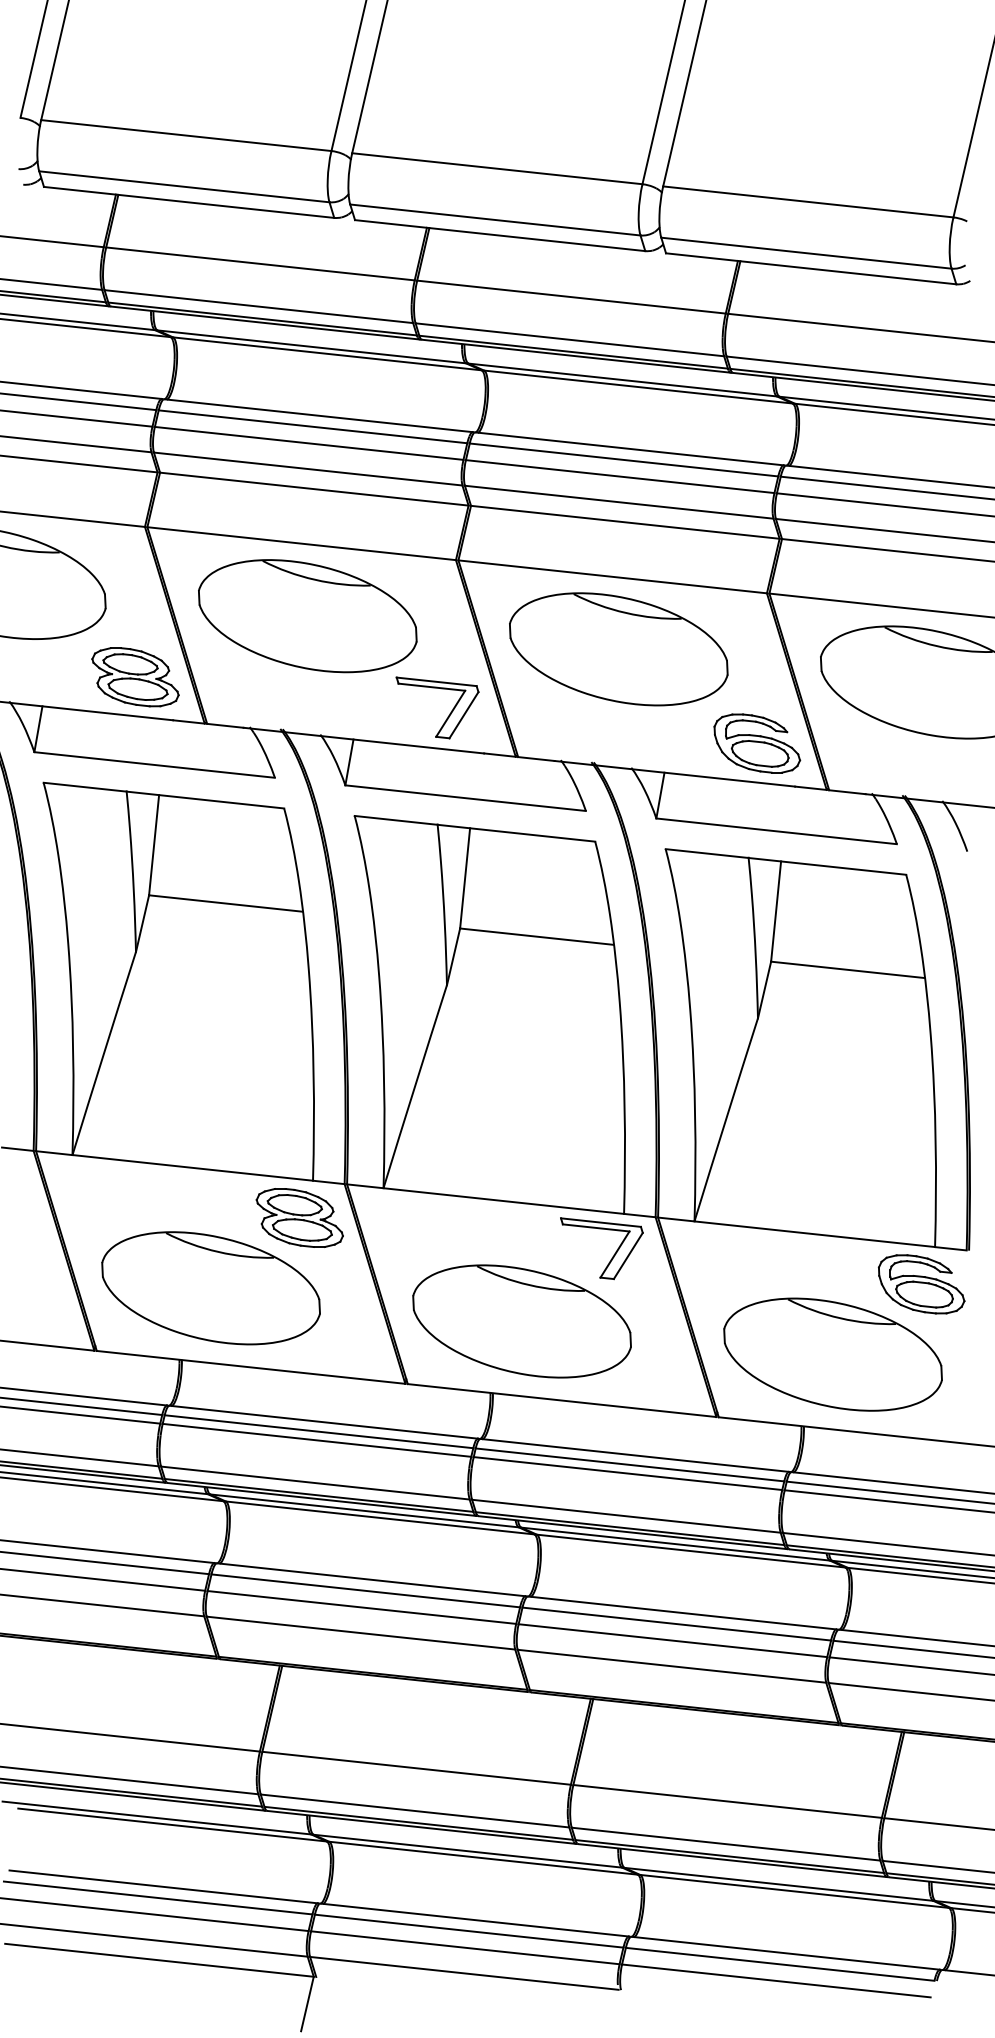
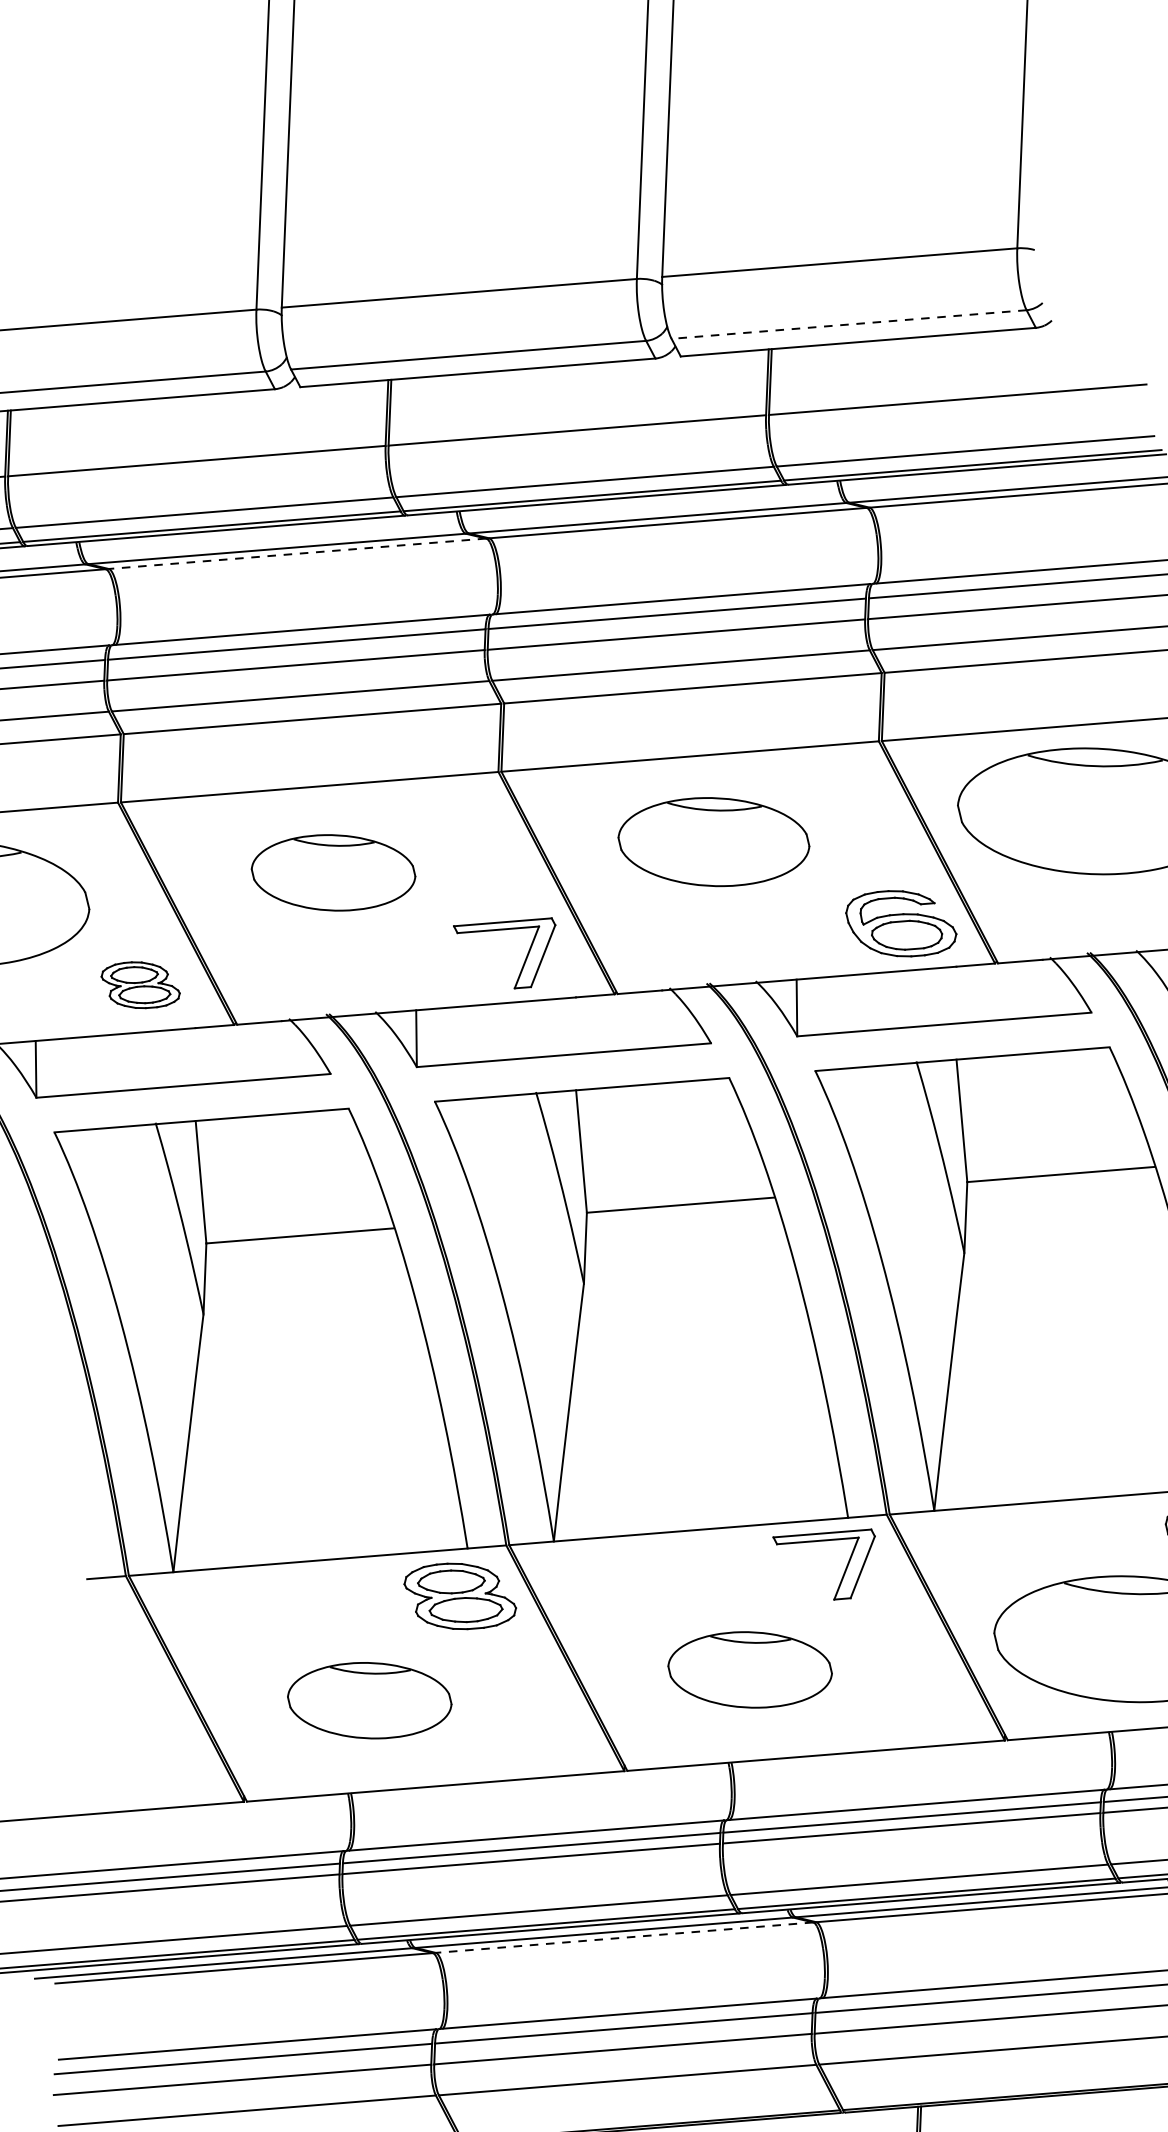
line: (806, 253) -> (849, 324), solid -> dashed
line: (326, 353) -> (296, 553), solid -> dashed
part: (307, 616) -> (333, 873), size x0.6
part: (618, 649) -> (713, 842), size x0.7
part: (135, 677) -> (140, 985), size x0.7
part: (210, 1288) -> (369, 1700), size x0.6
part: (521, 1321) -> (749, 1670), size x0.6
line: (379, 1517) -> (623, 1937), solid -> dashed

